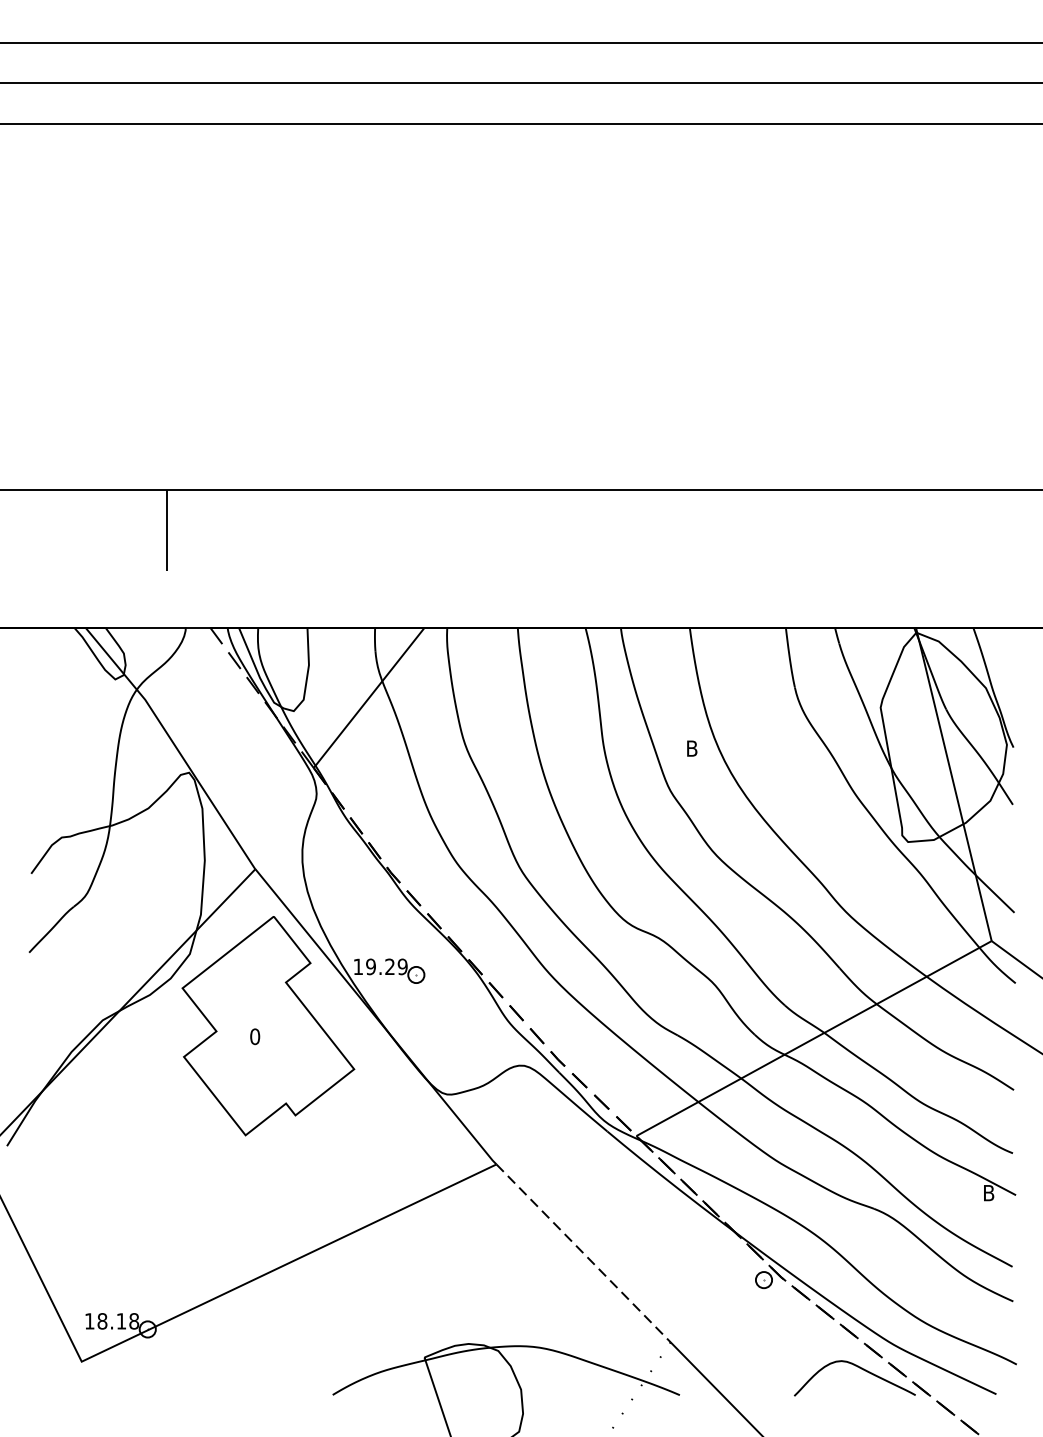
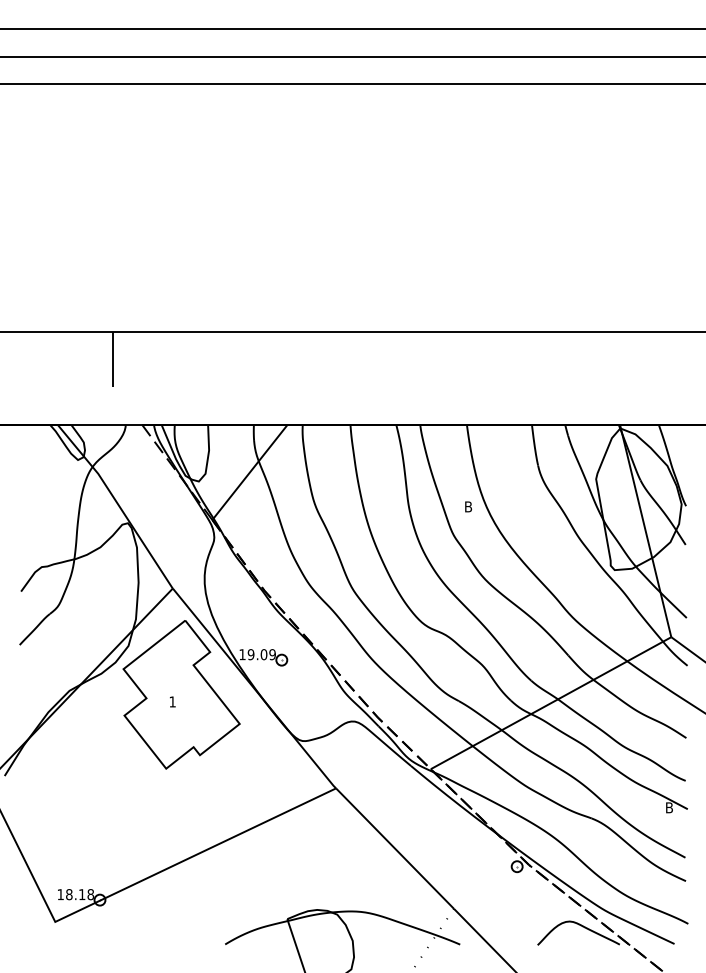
text: (389, 966) -> (263, 654), 19.29 -> 19.09
text: (254, 1036) -> (172, 701), 0 -> 1
line: (584, 1253) -> (395, 848), dashed -> solid

